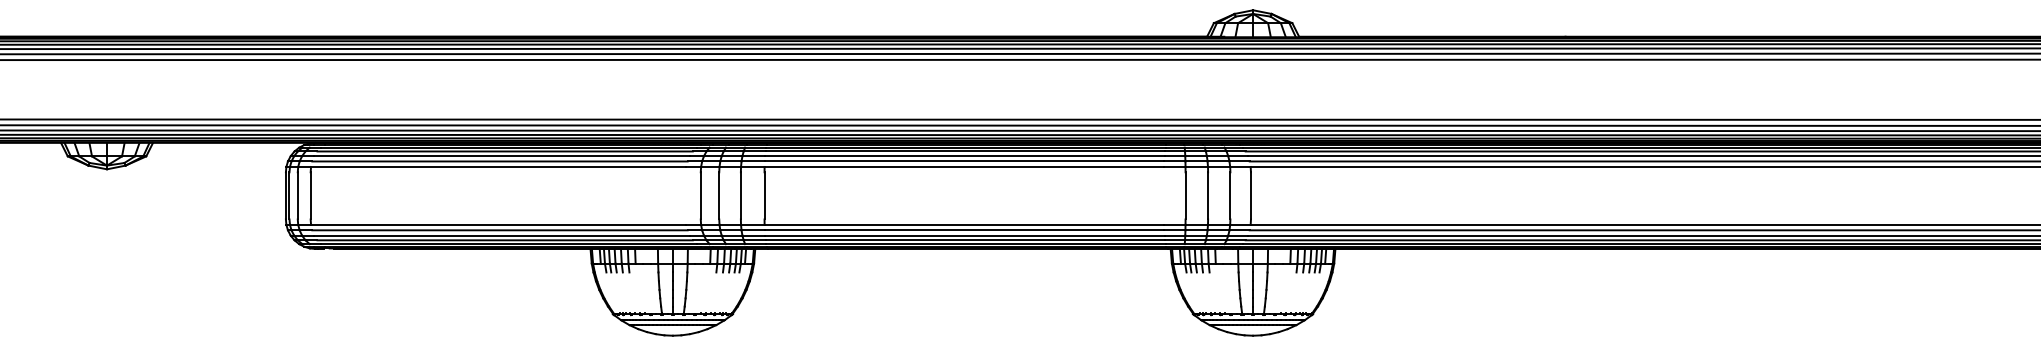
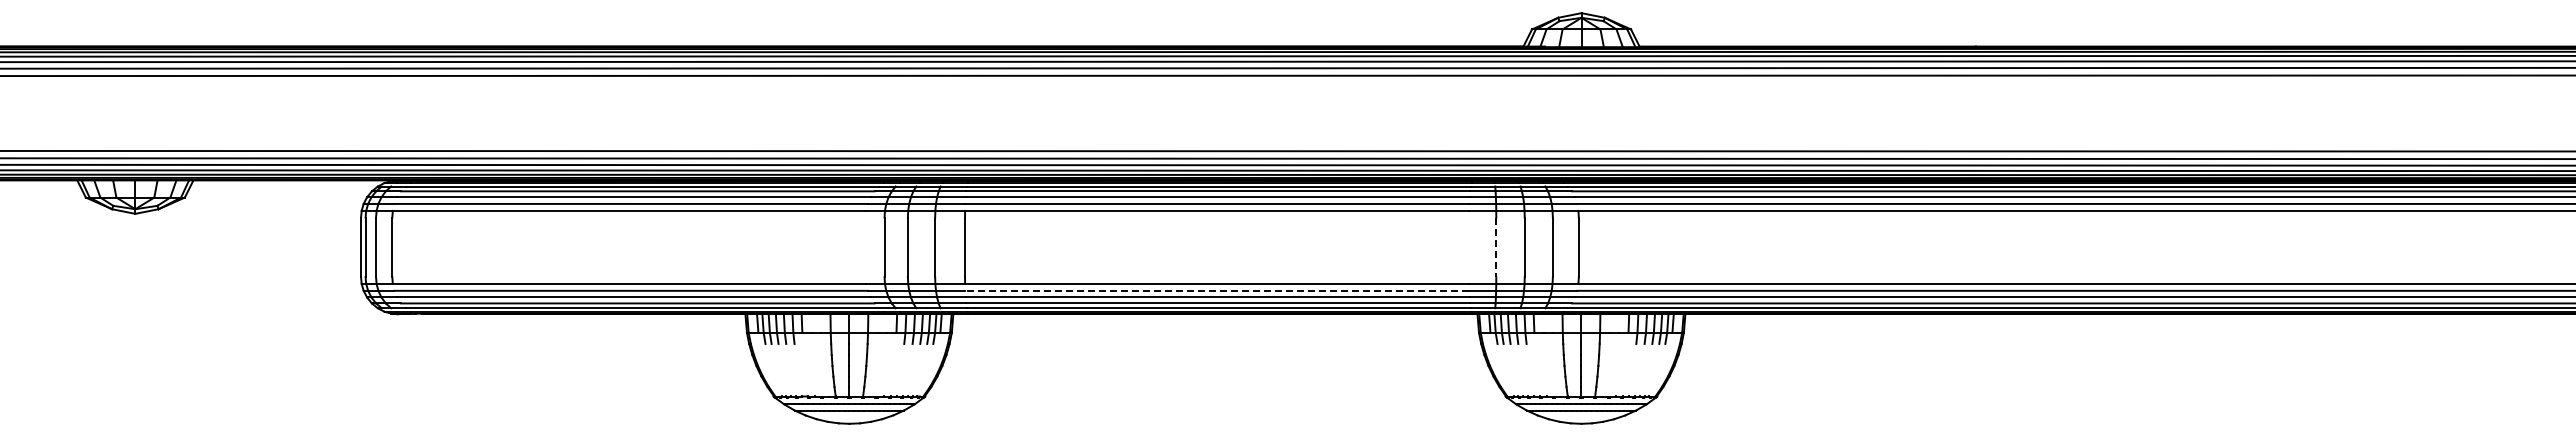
line: (1185, 195) -> (1496, 247), solid -> dashed
line: (963, 230) -> (1216, 290), solid -> dashed

